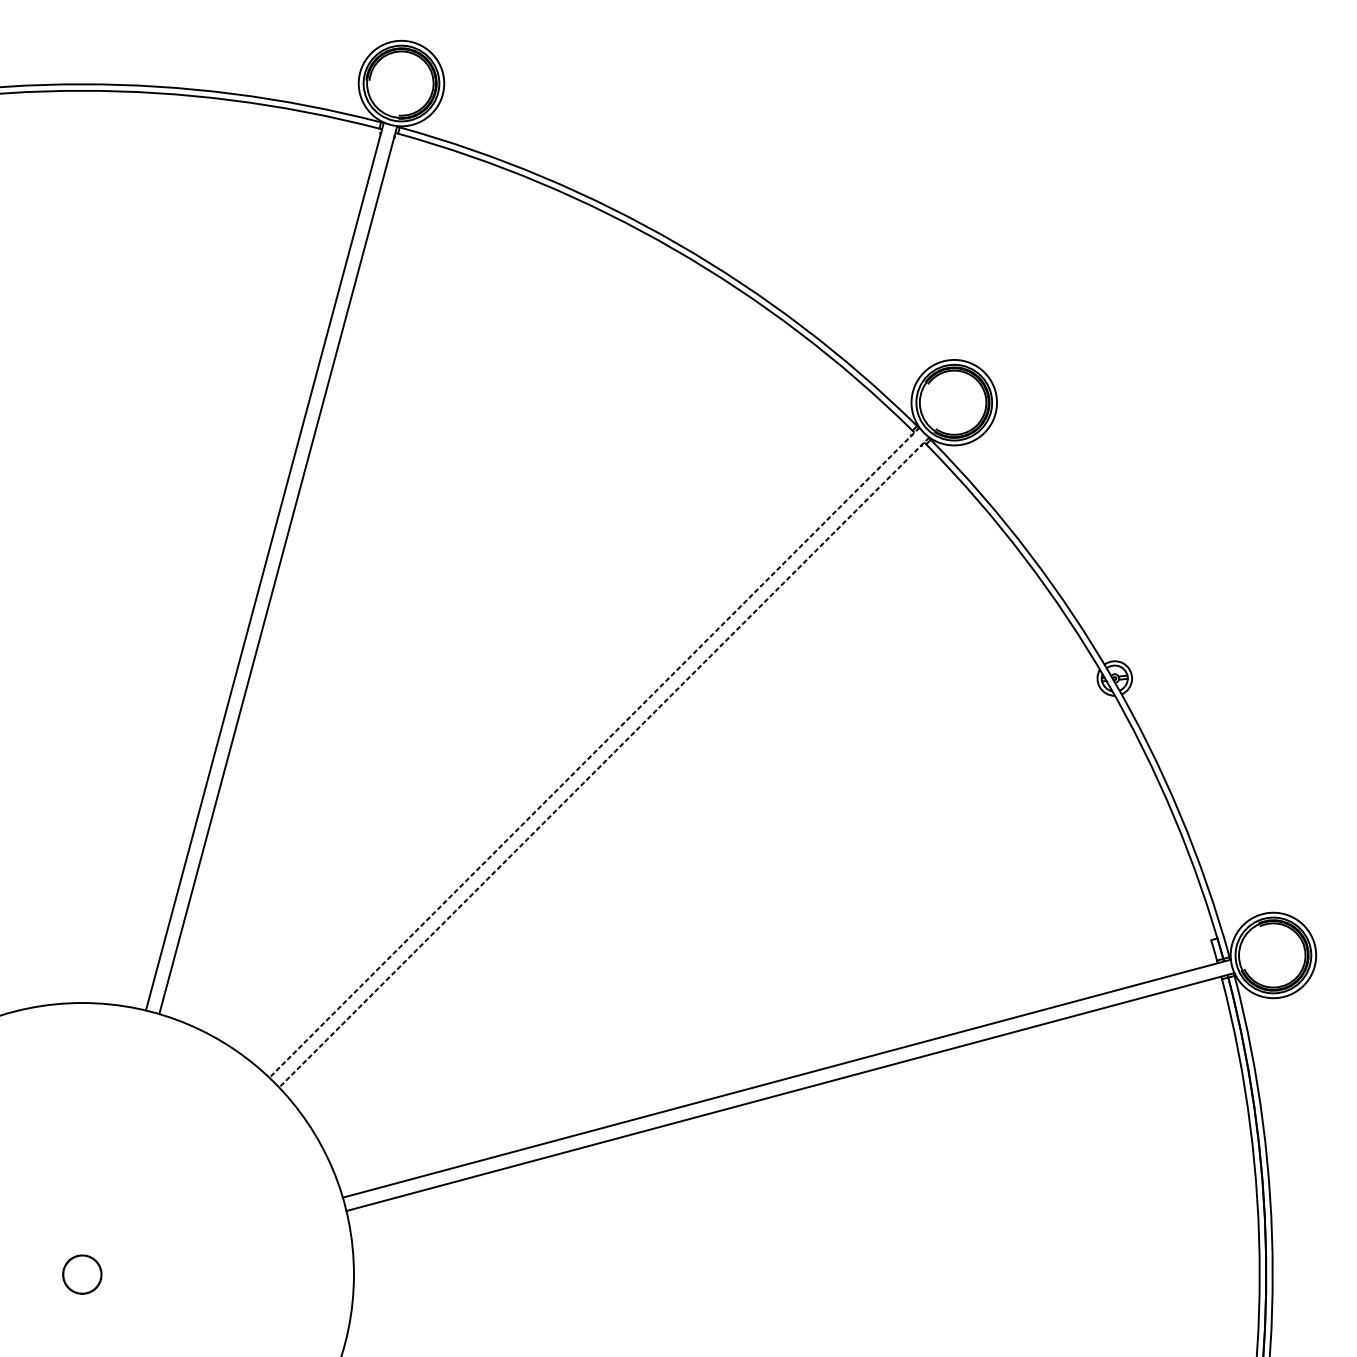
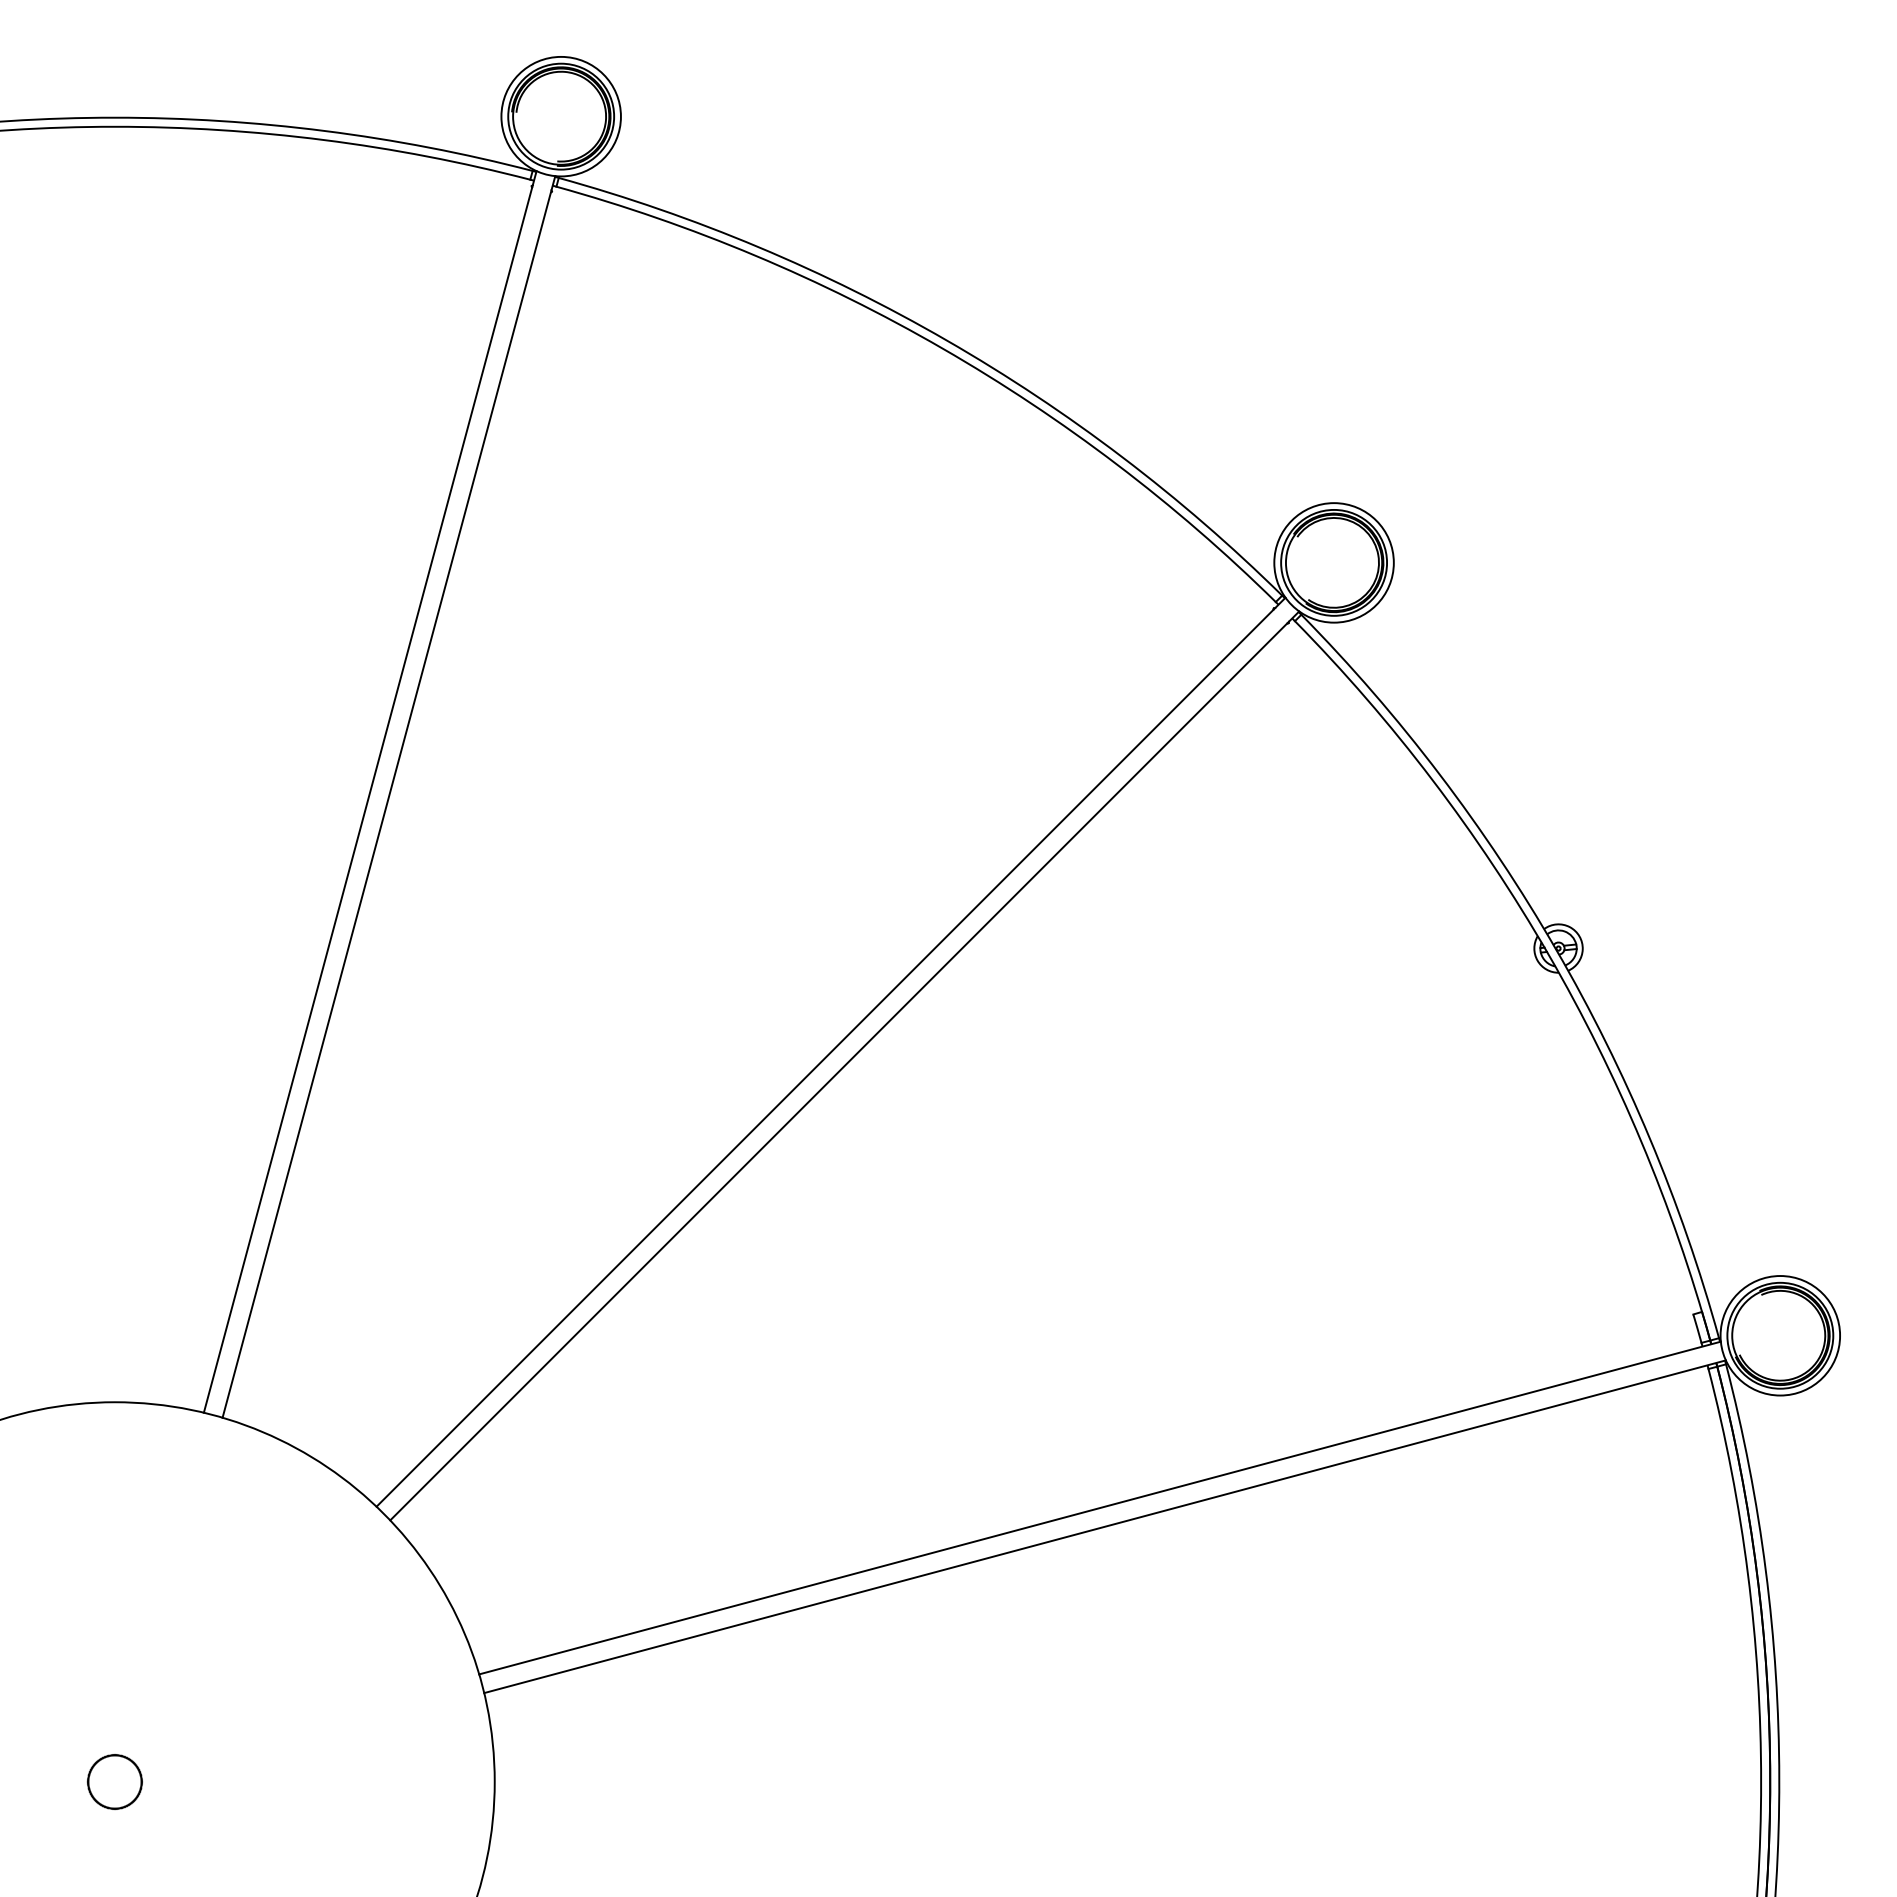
line: (594, 752) -> (831, 1052), dashed -> solid
line: (604, 762) -> (844, 1065), dashed -> solid

